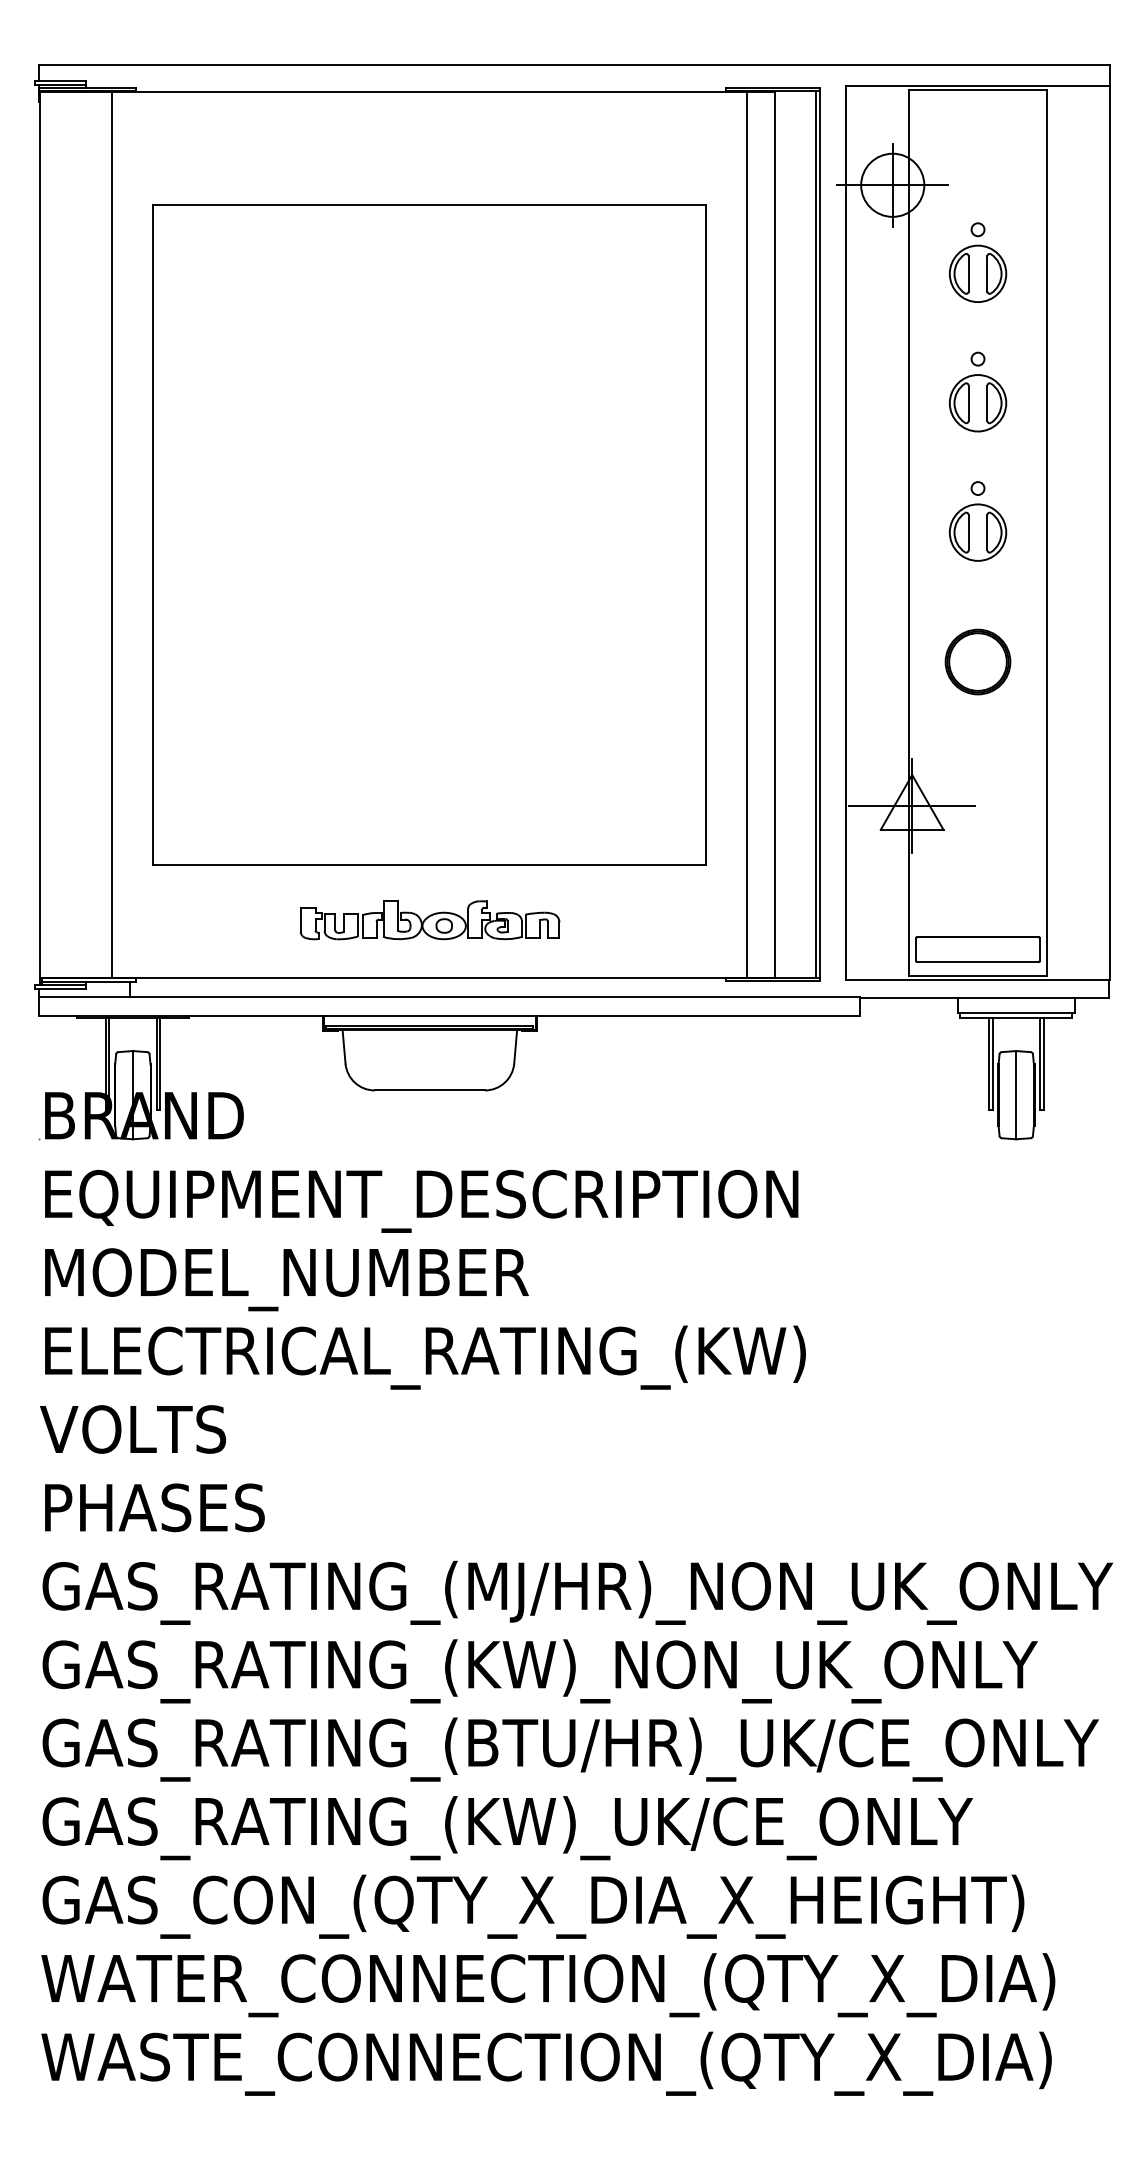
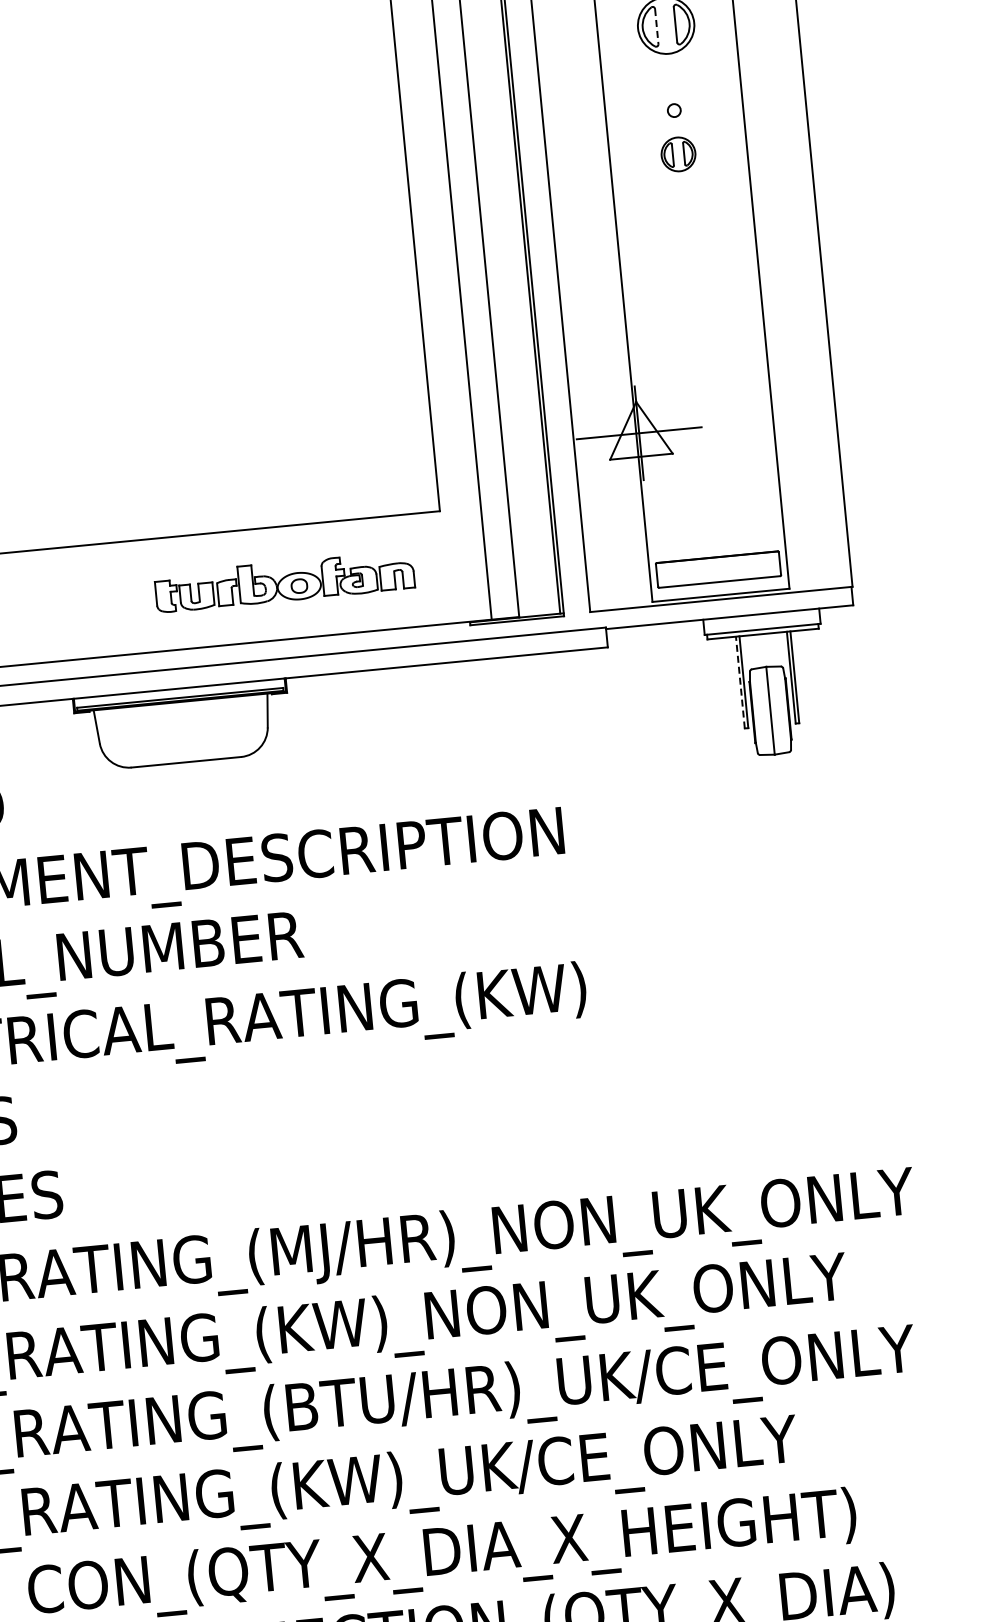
line: (968, 403) -> (656, 26), solid -> dashed
part: (977, 532) -> (678, 154), size x0.6
part: (977, 661) -> (690, 282), removed
part: (430, 920) -> (285, 582), moved
line: (988, 1063) -> (739, 681), solid -> dashed

